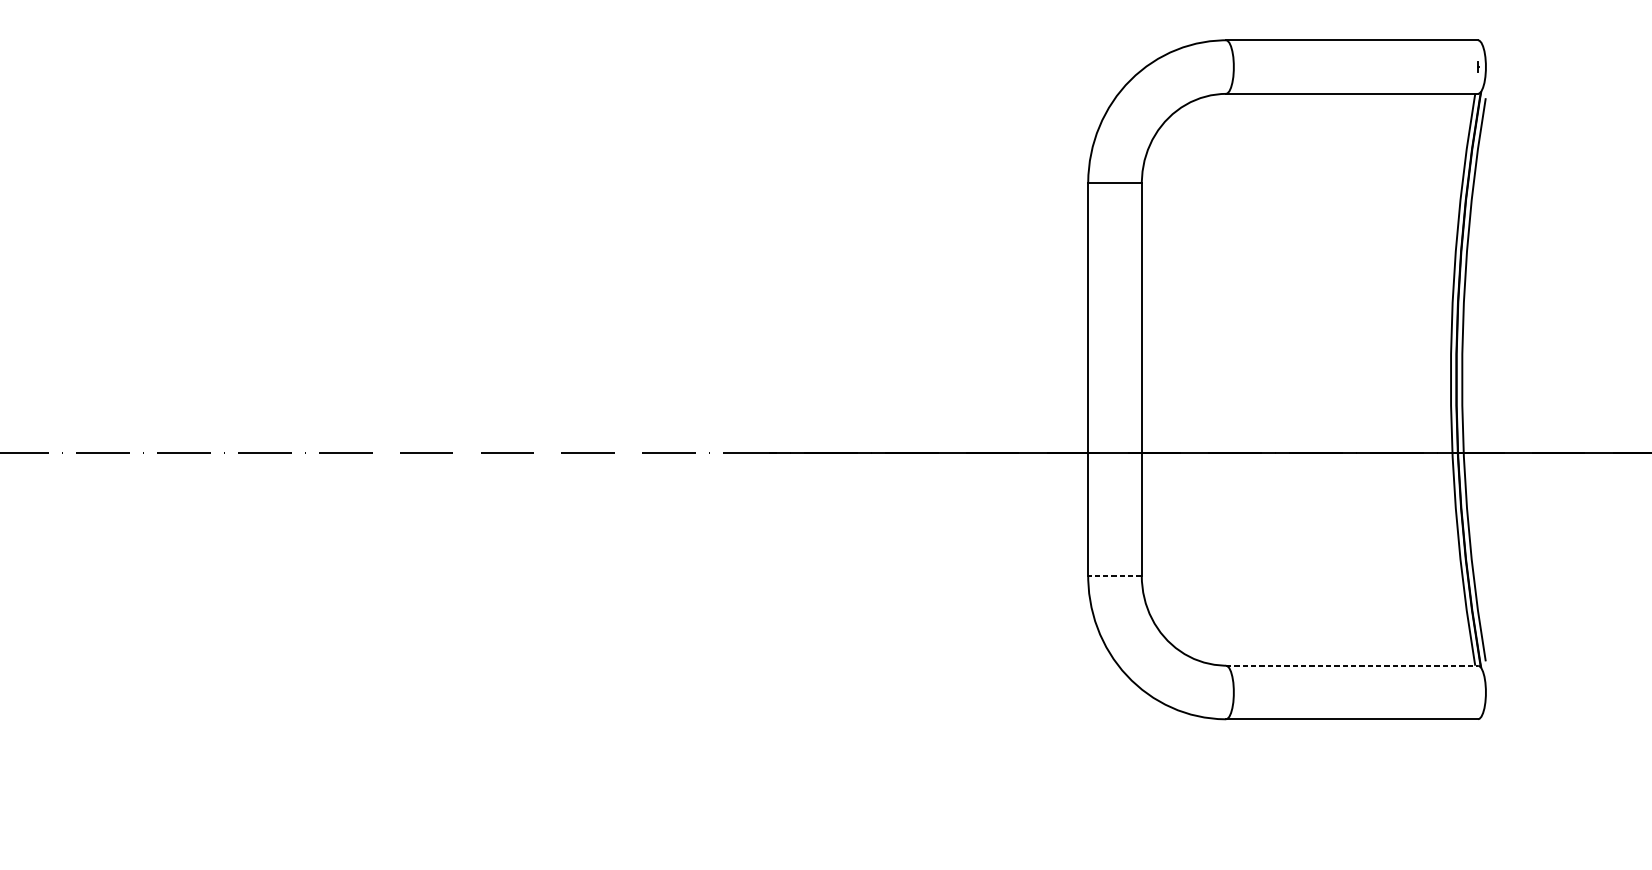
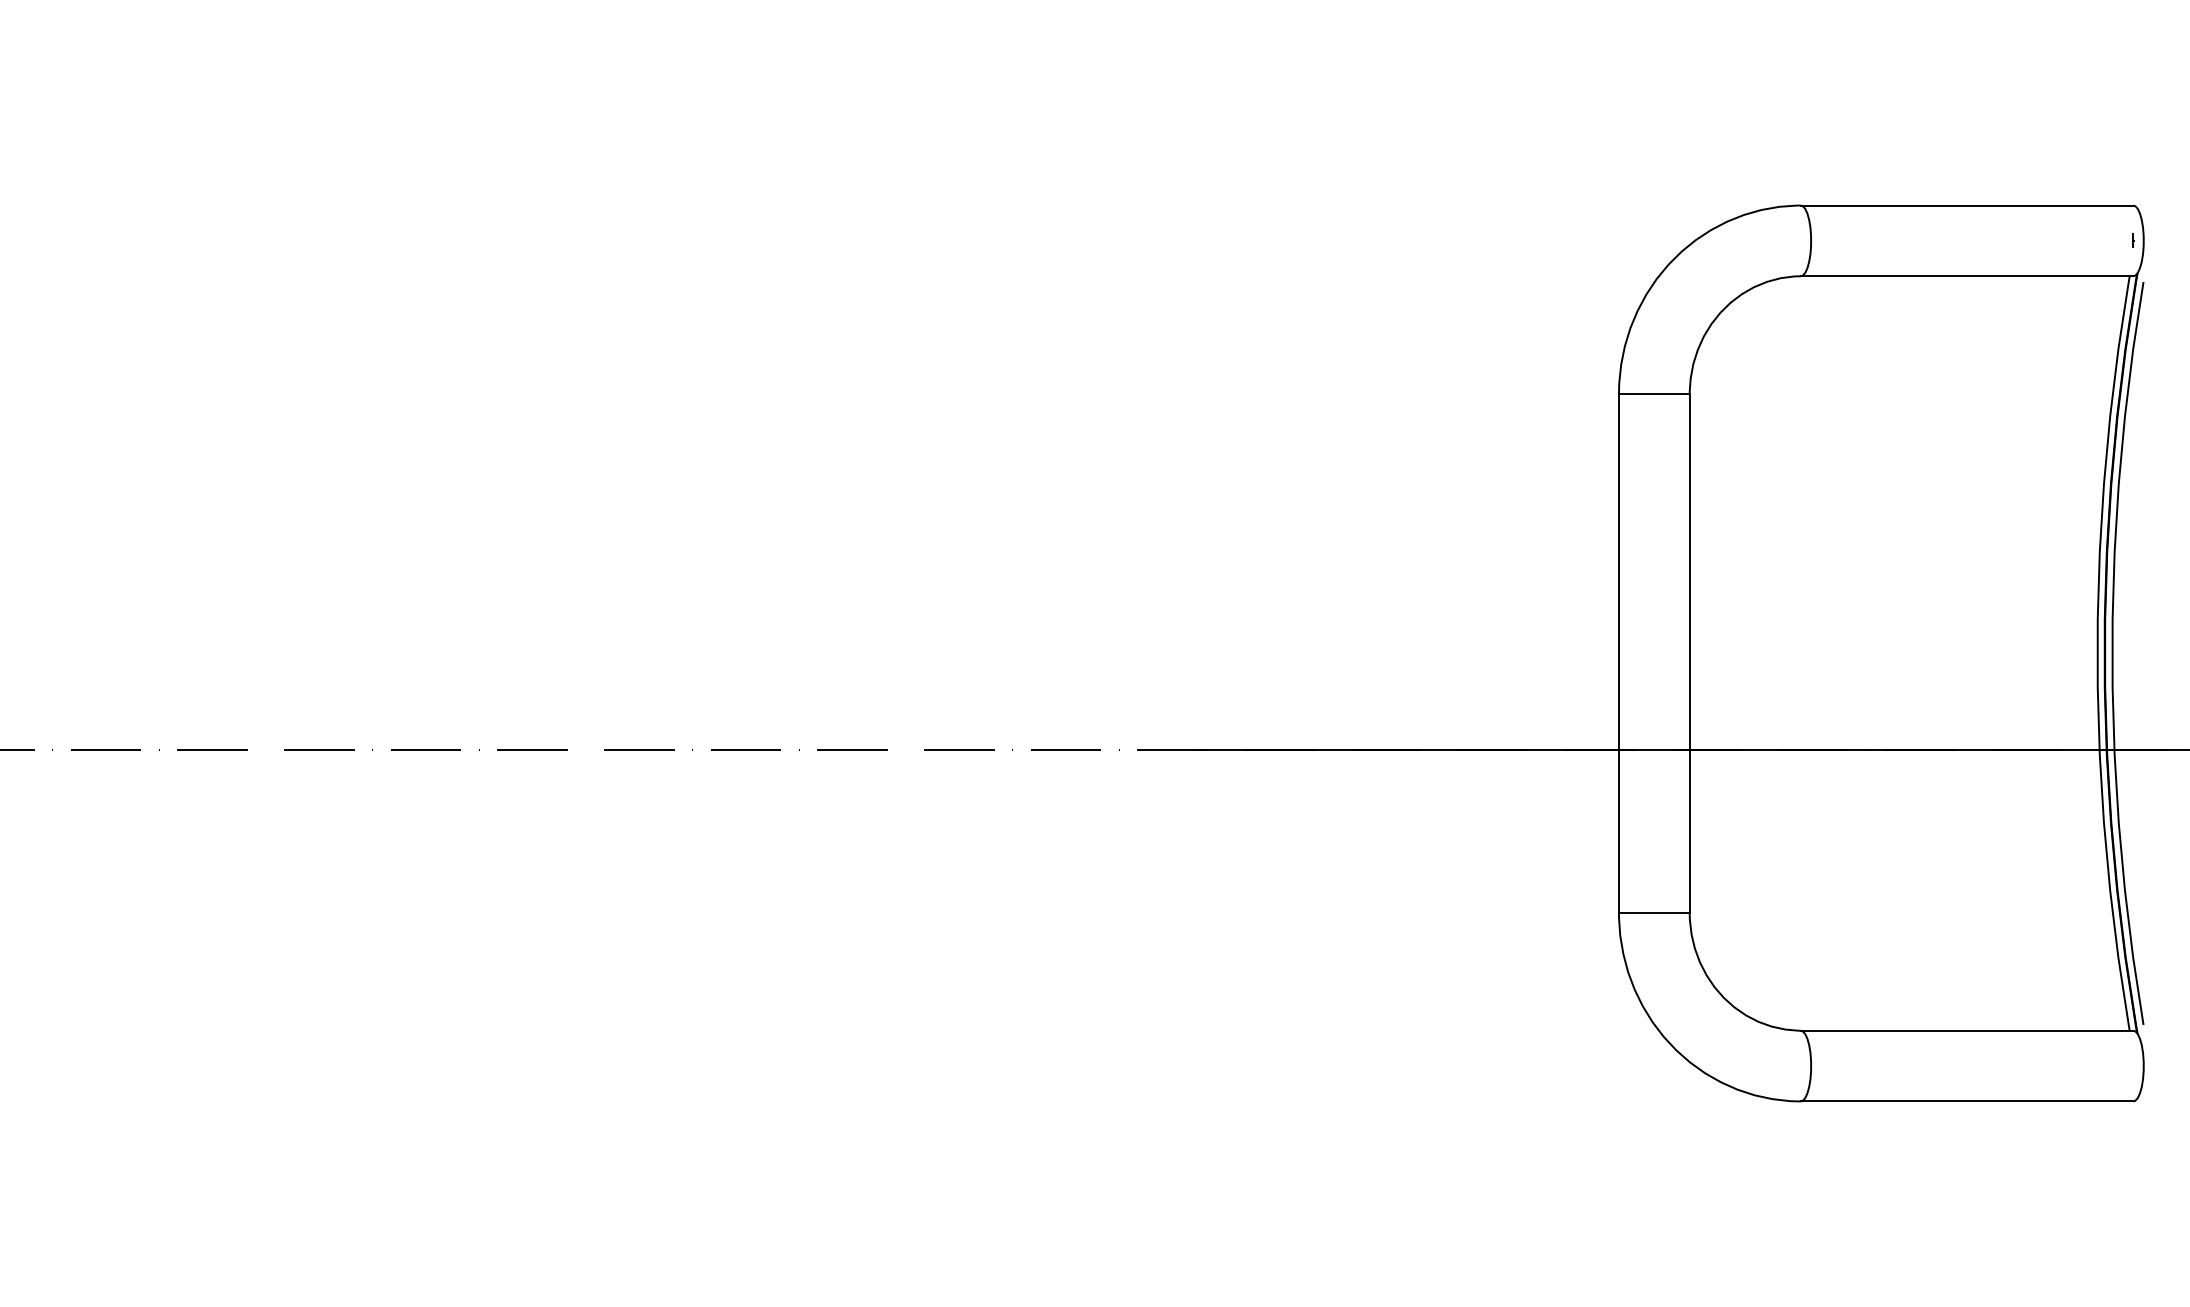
line: (1114, 576) -> (1653, 912), dashed -> solid
line: (1352, 665) -> (1967, 1030), dashed -> solid

